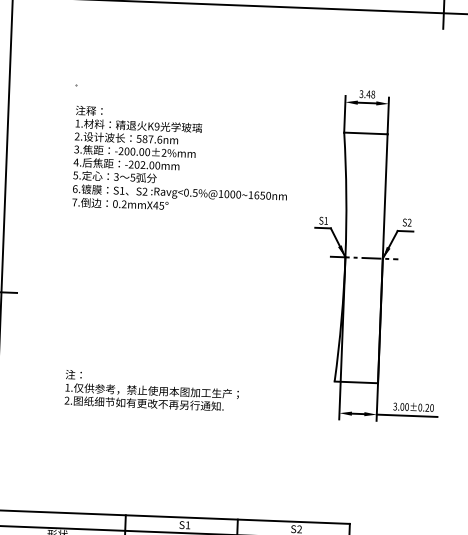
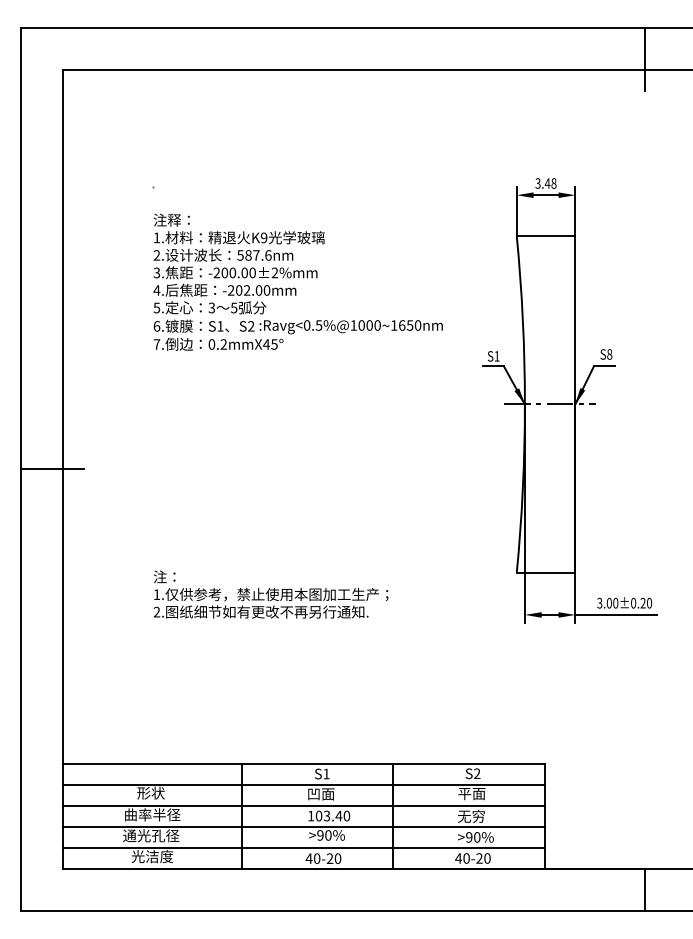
text: (409, 222) -> (609, 354), S2 -> S8

